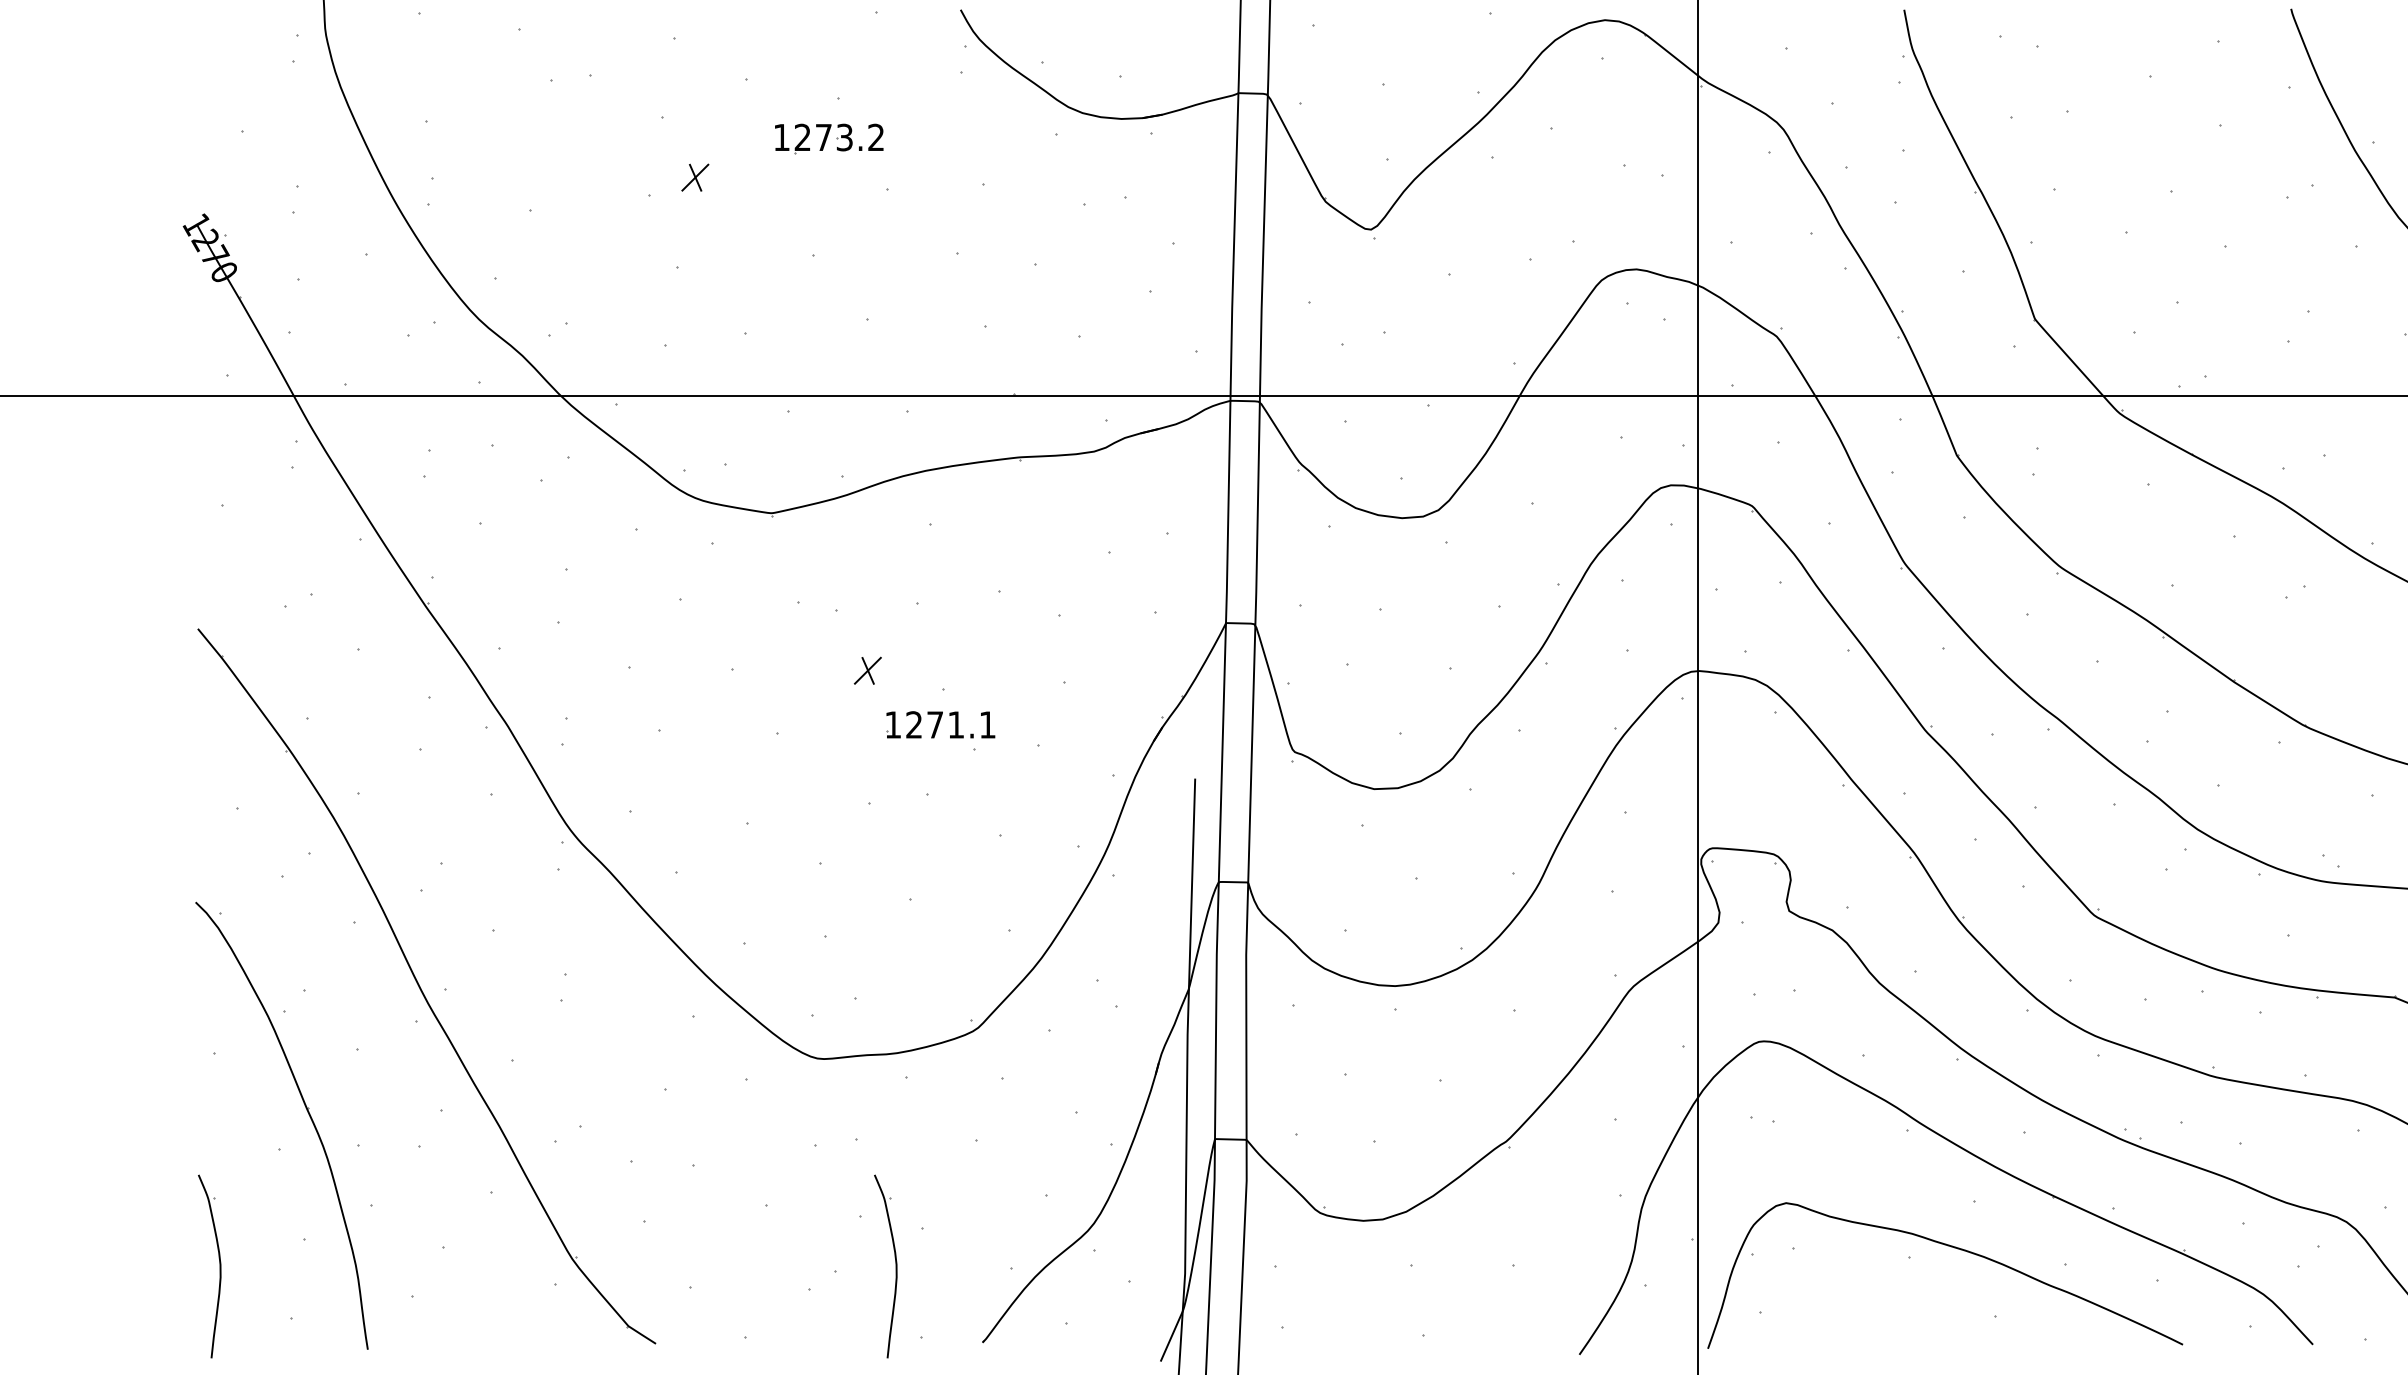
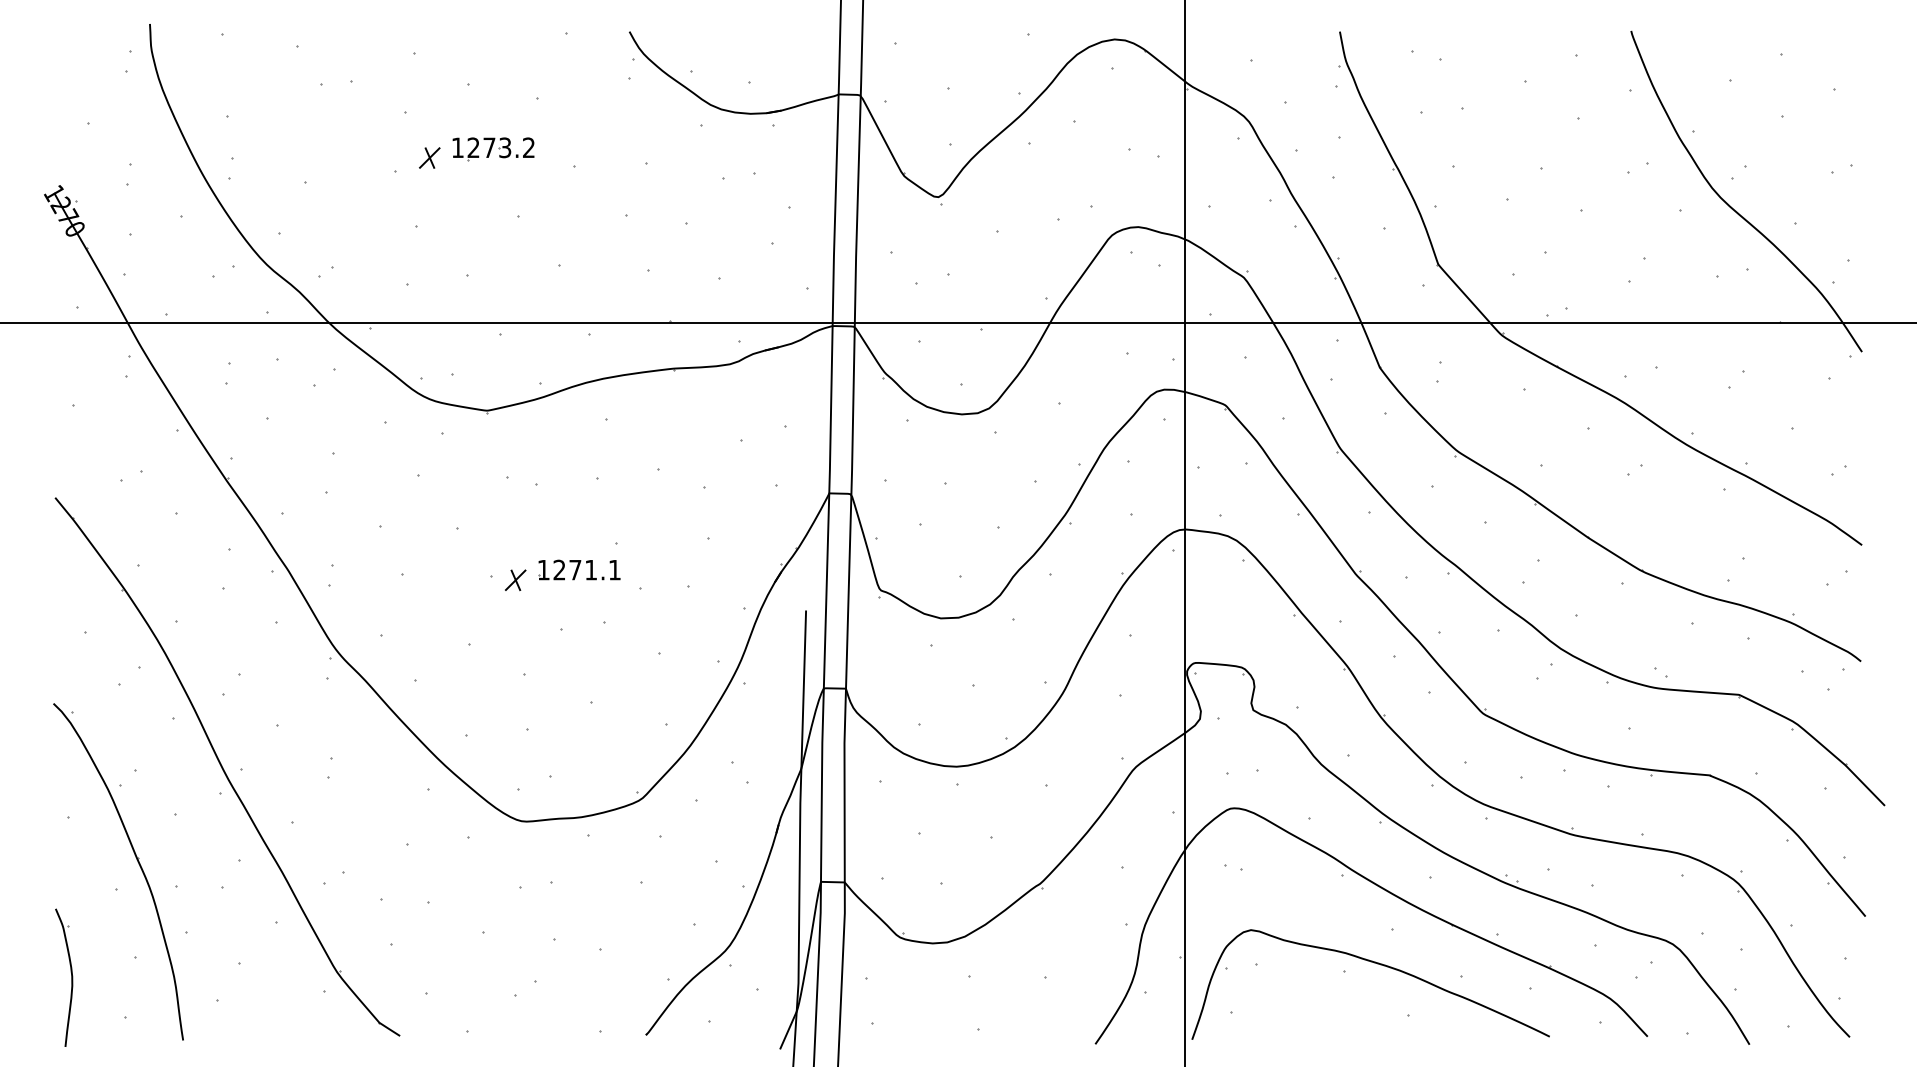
part: (829, 139) -> (493, 149), moved
part: (867, 671) -> (515, 580), moved
part: (940, 724) -> (579, 569), moved
part: (895, 1266) -> (580, 977), removed

